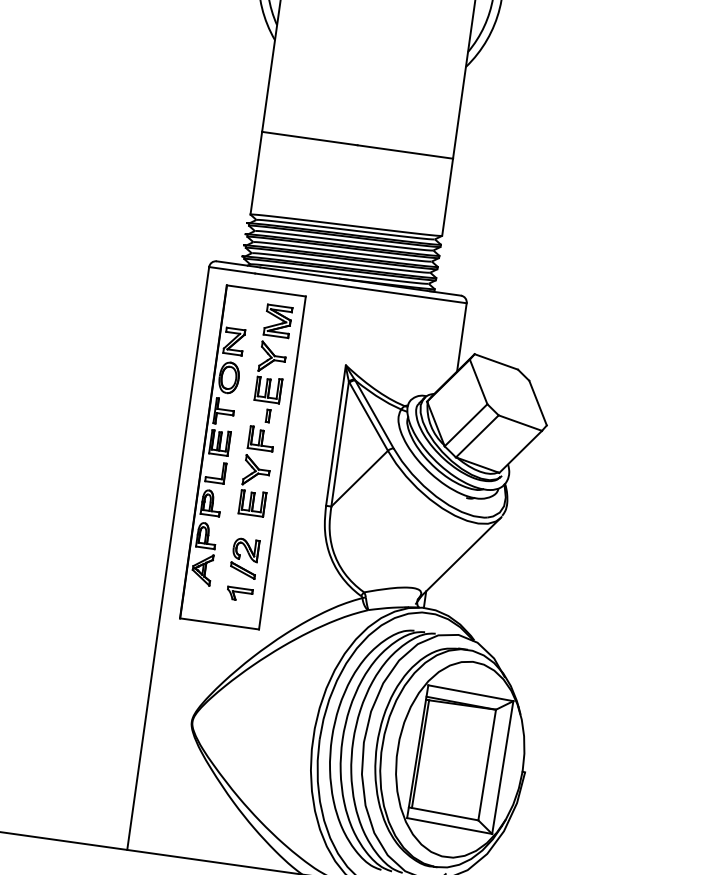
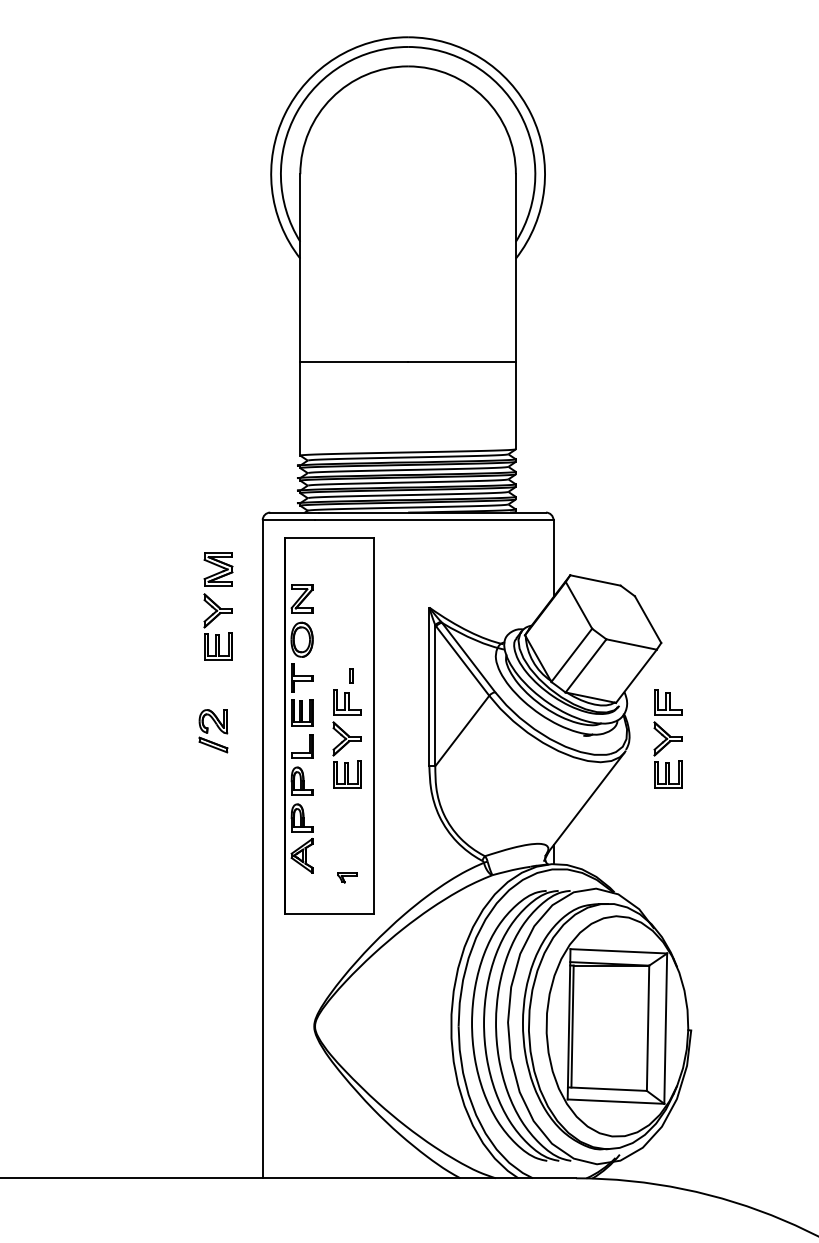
part: (273, 354) -> (218, 606), moved
part: (540, 510) -> (667, 738), added
part: (244, 558) -> (213, 731), moved
part: (239, 594) -> (347, 877), size x0.7

